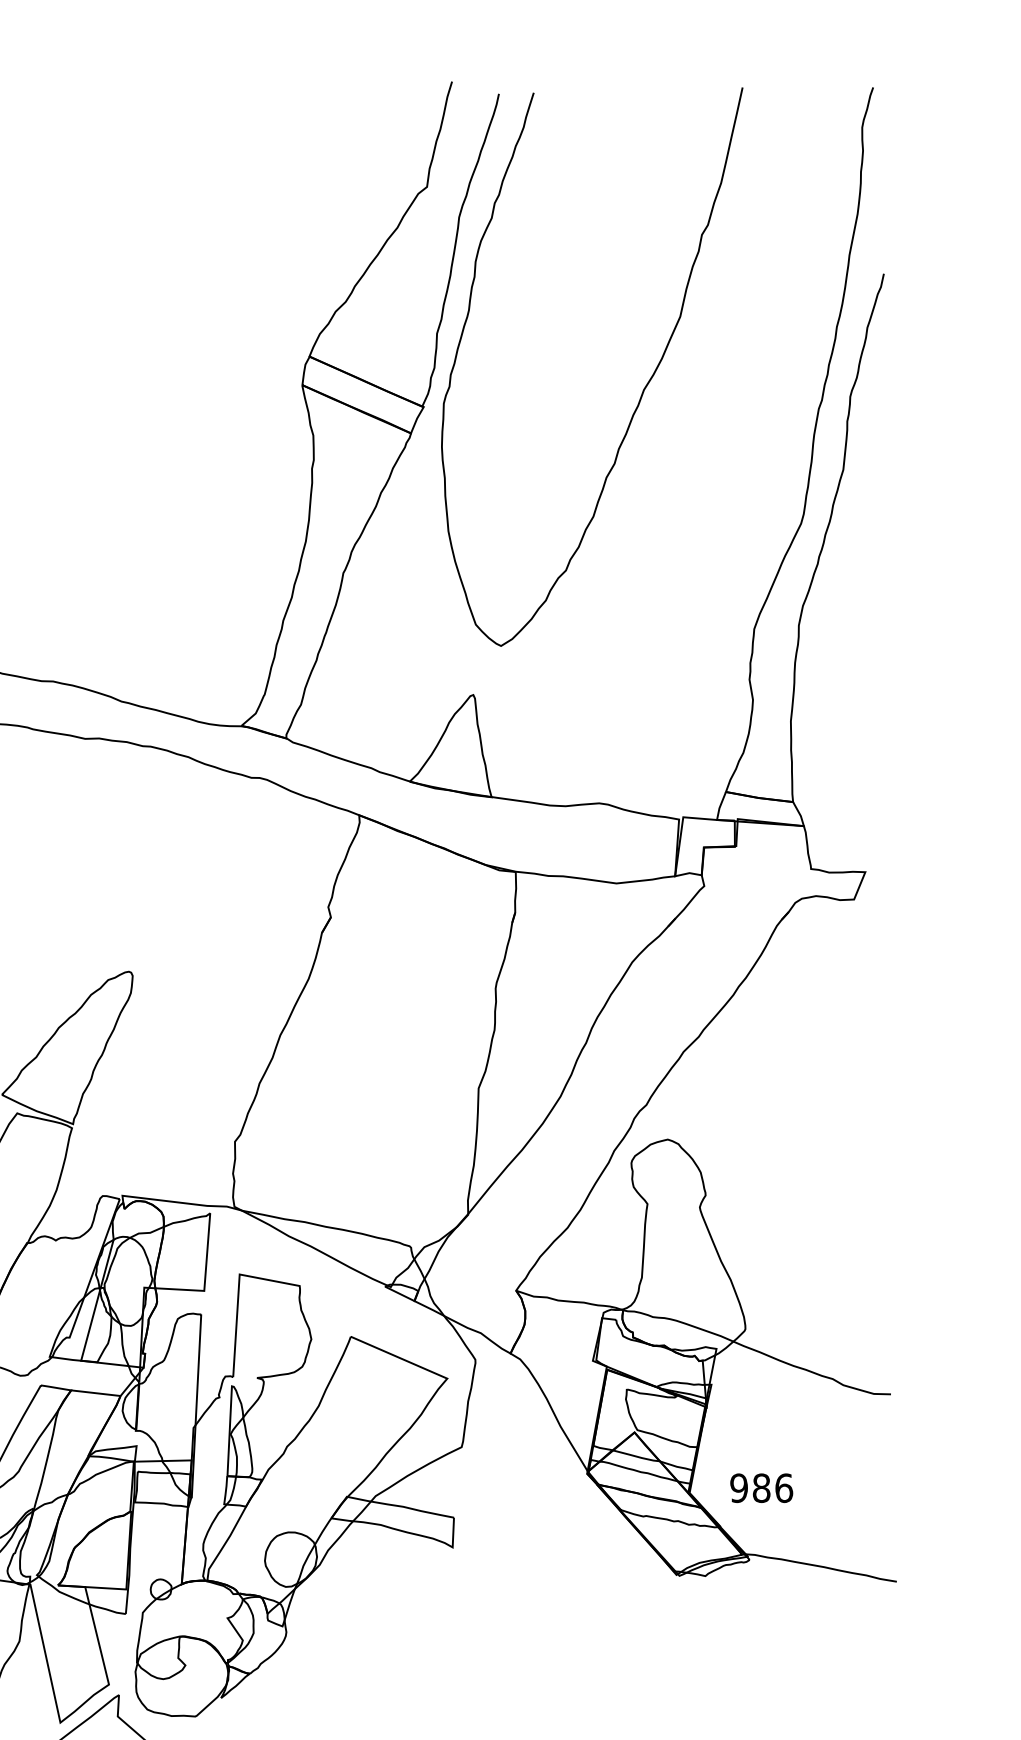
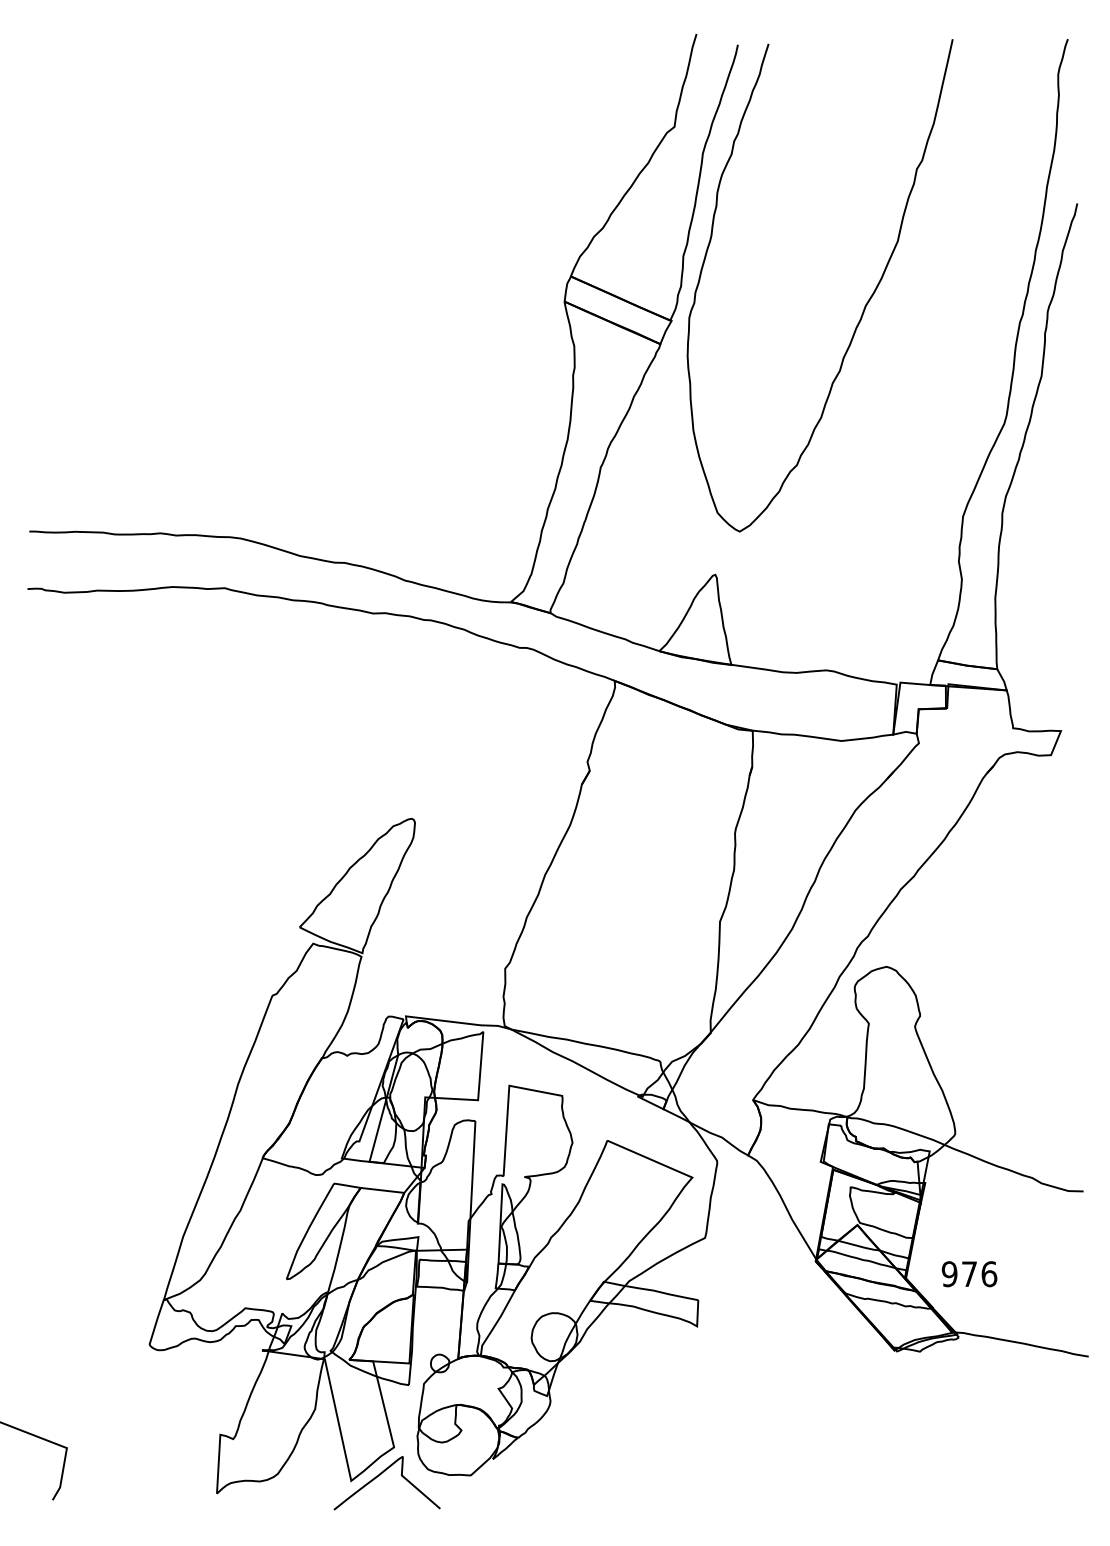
text: (761, 1488) -> (969, 1274), 986 -> 976

